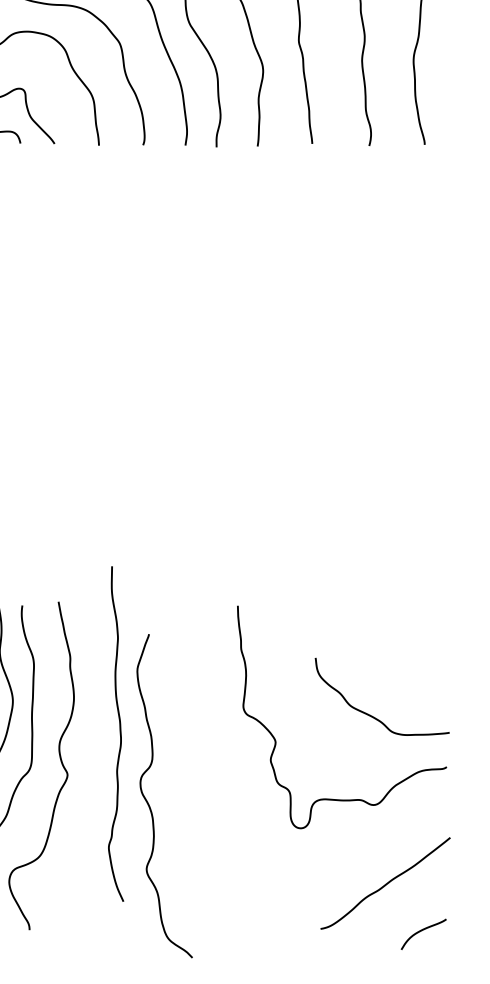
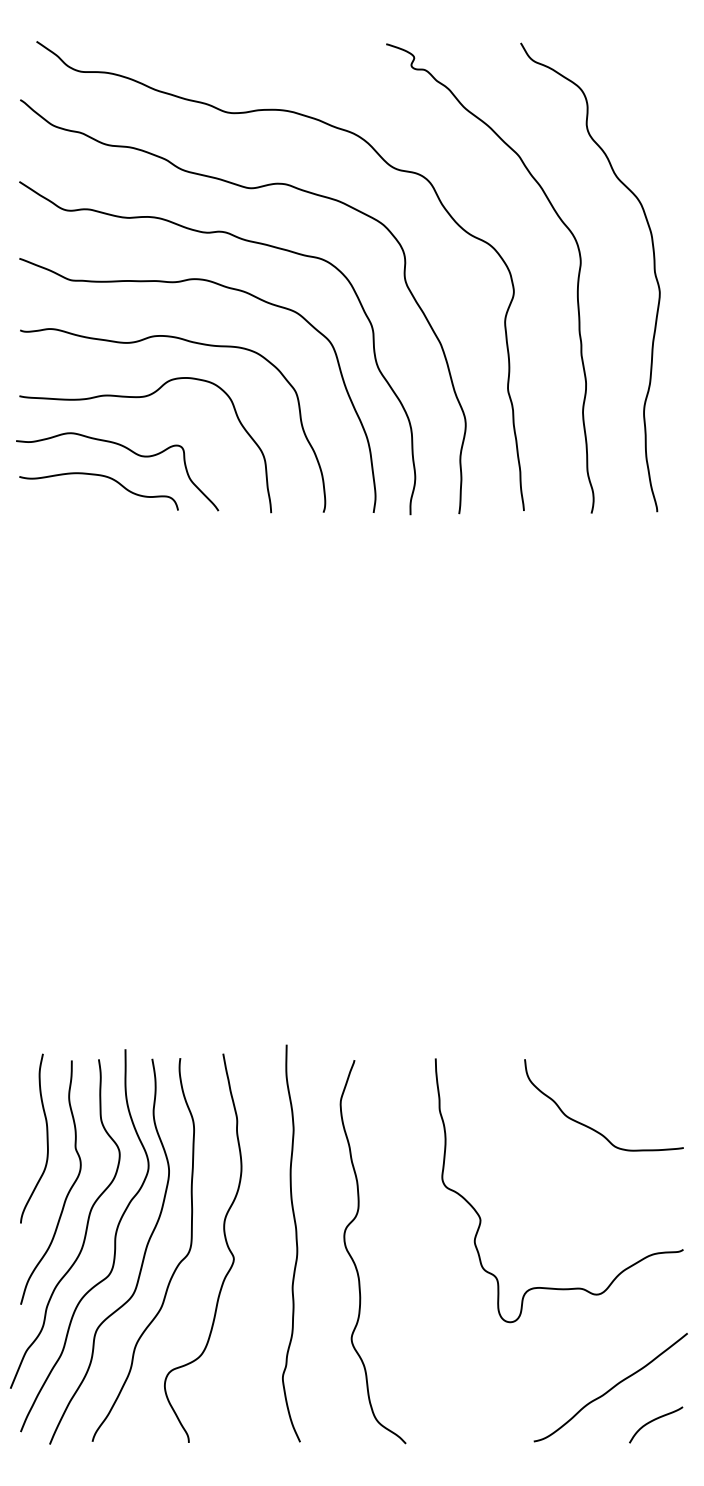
curve: (371, 715) -> (591, 1127), moved
curve: (119, 732) -> (295, 1241), moved
curve: (149, 804) -> (354, 1261), moved
curve: (423, 930) -> (655, 1420), moved

